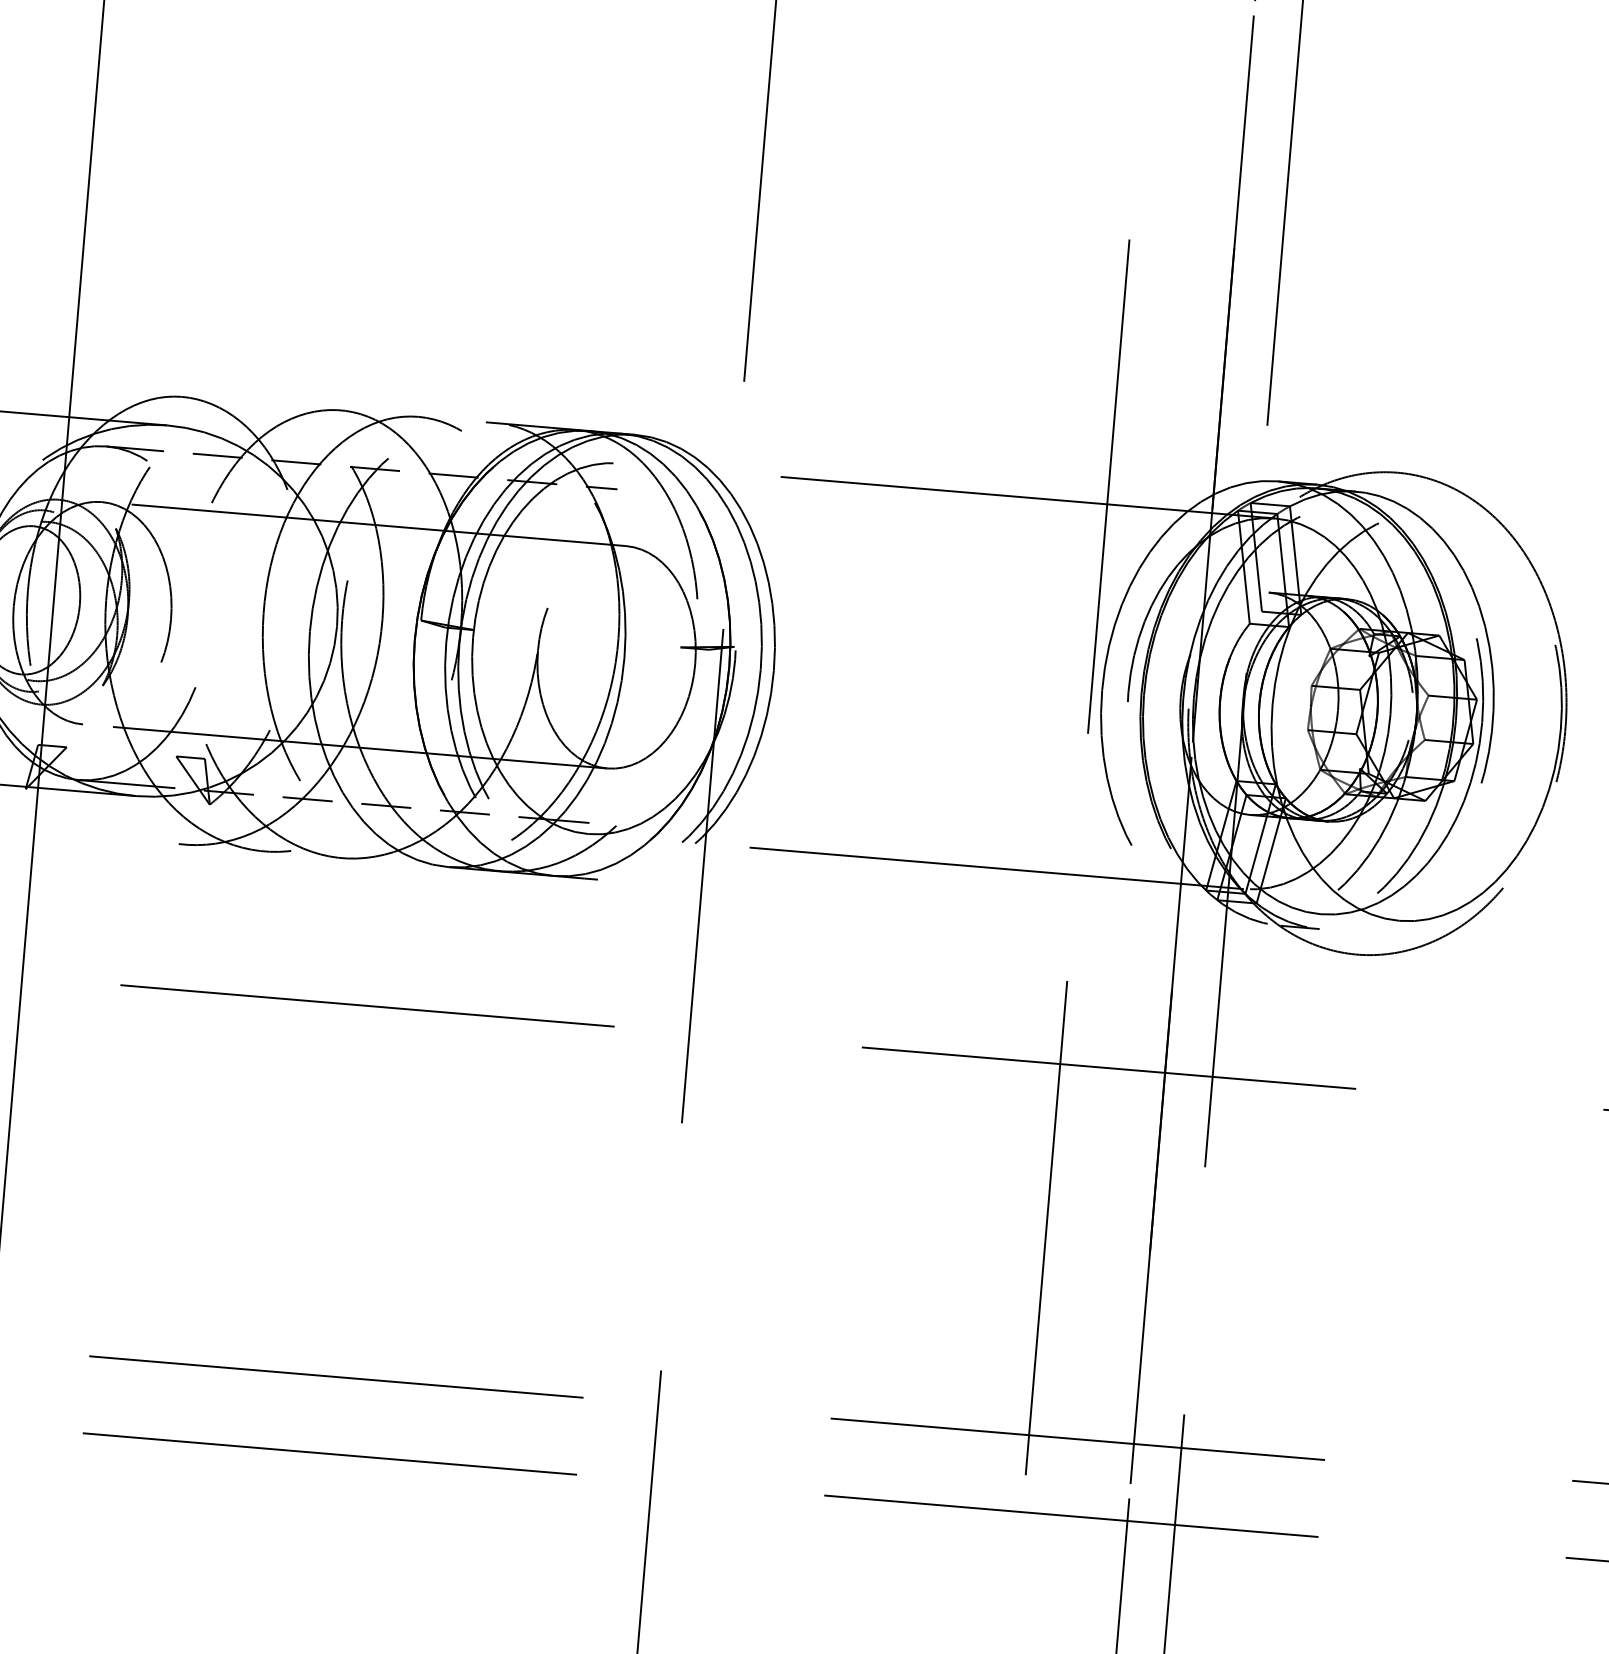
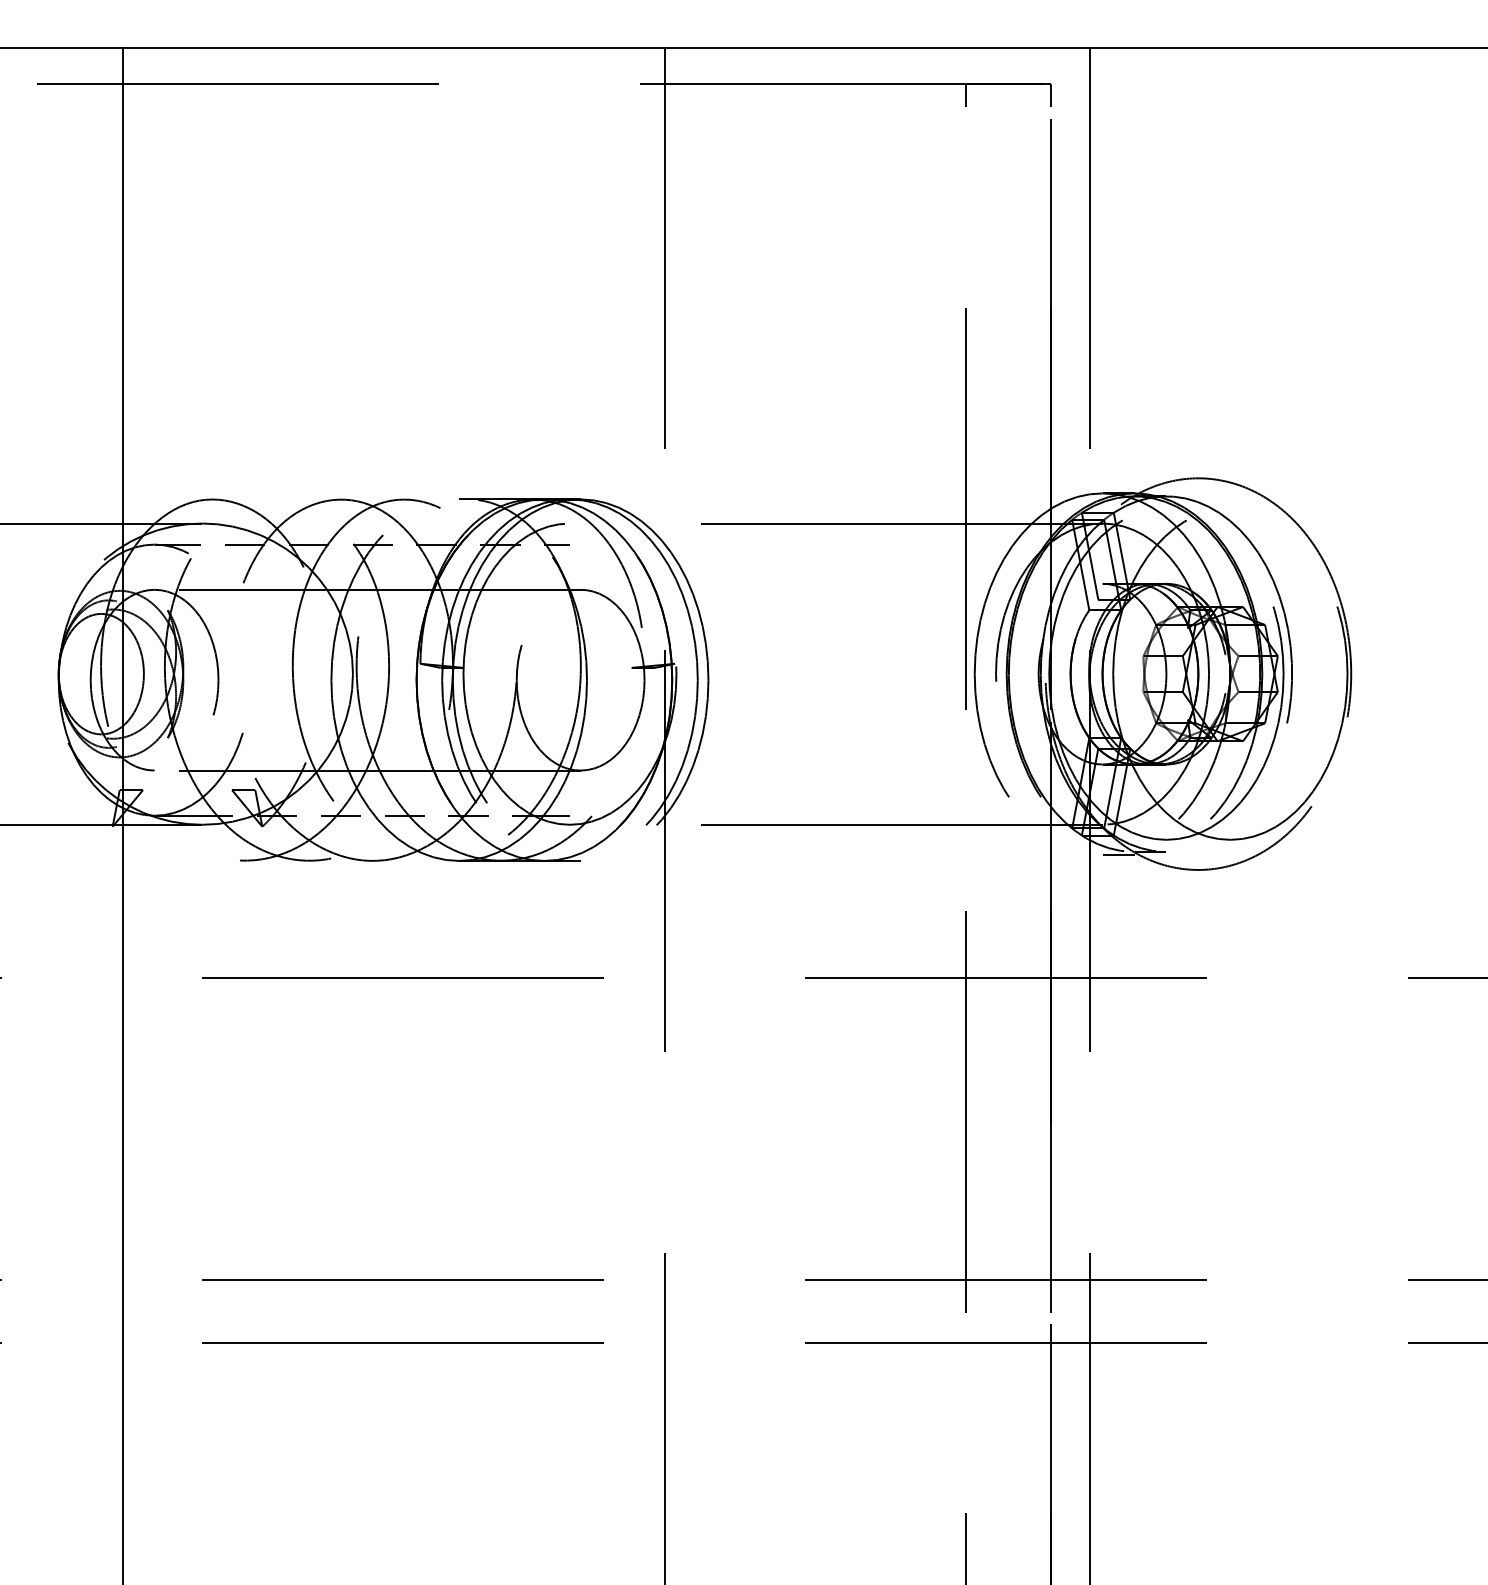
line: (1260, 927) -> (1118, 854), added

